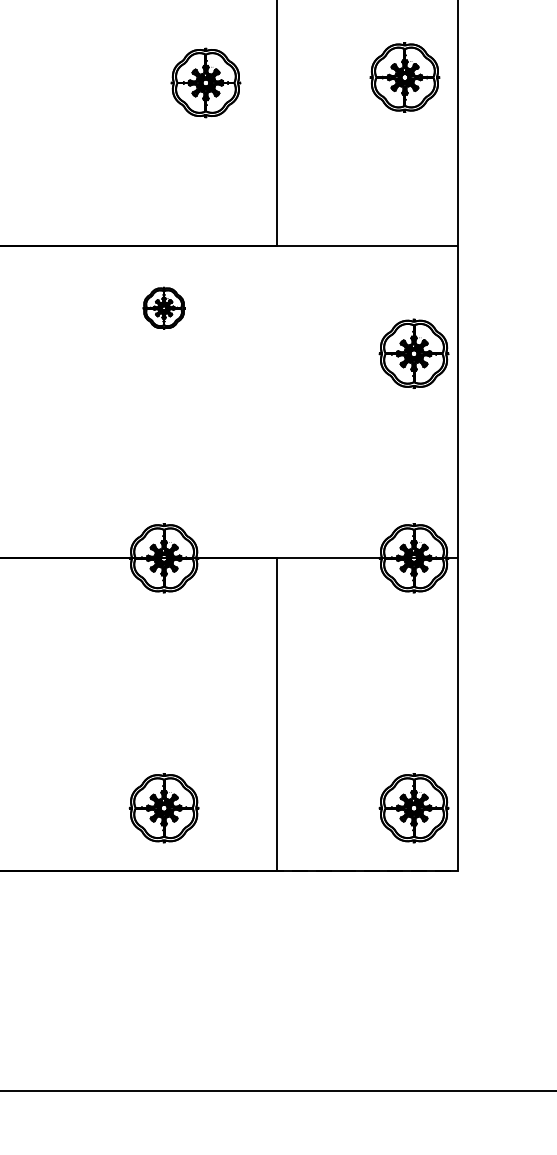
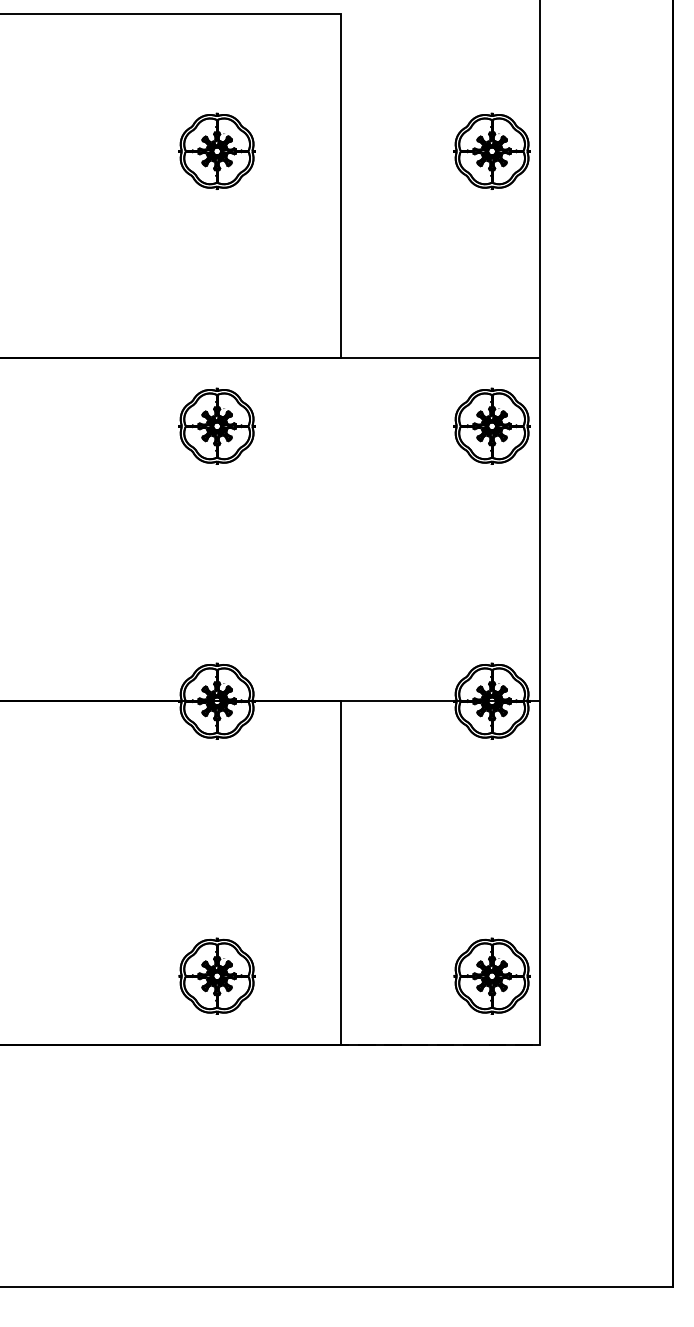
part: (404, 76) -> (491, 150), moved
part: (205, 82) -> (216, 150), moved
part: (163, 307) -> (216, 425), size x1.67
part: (413, 353) -> (491, 425), moved

